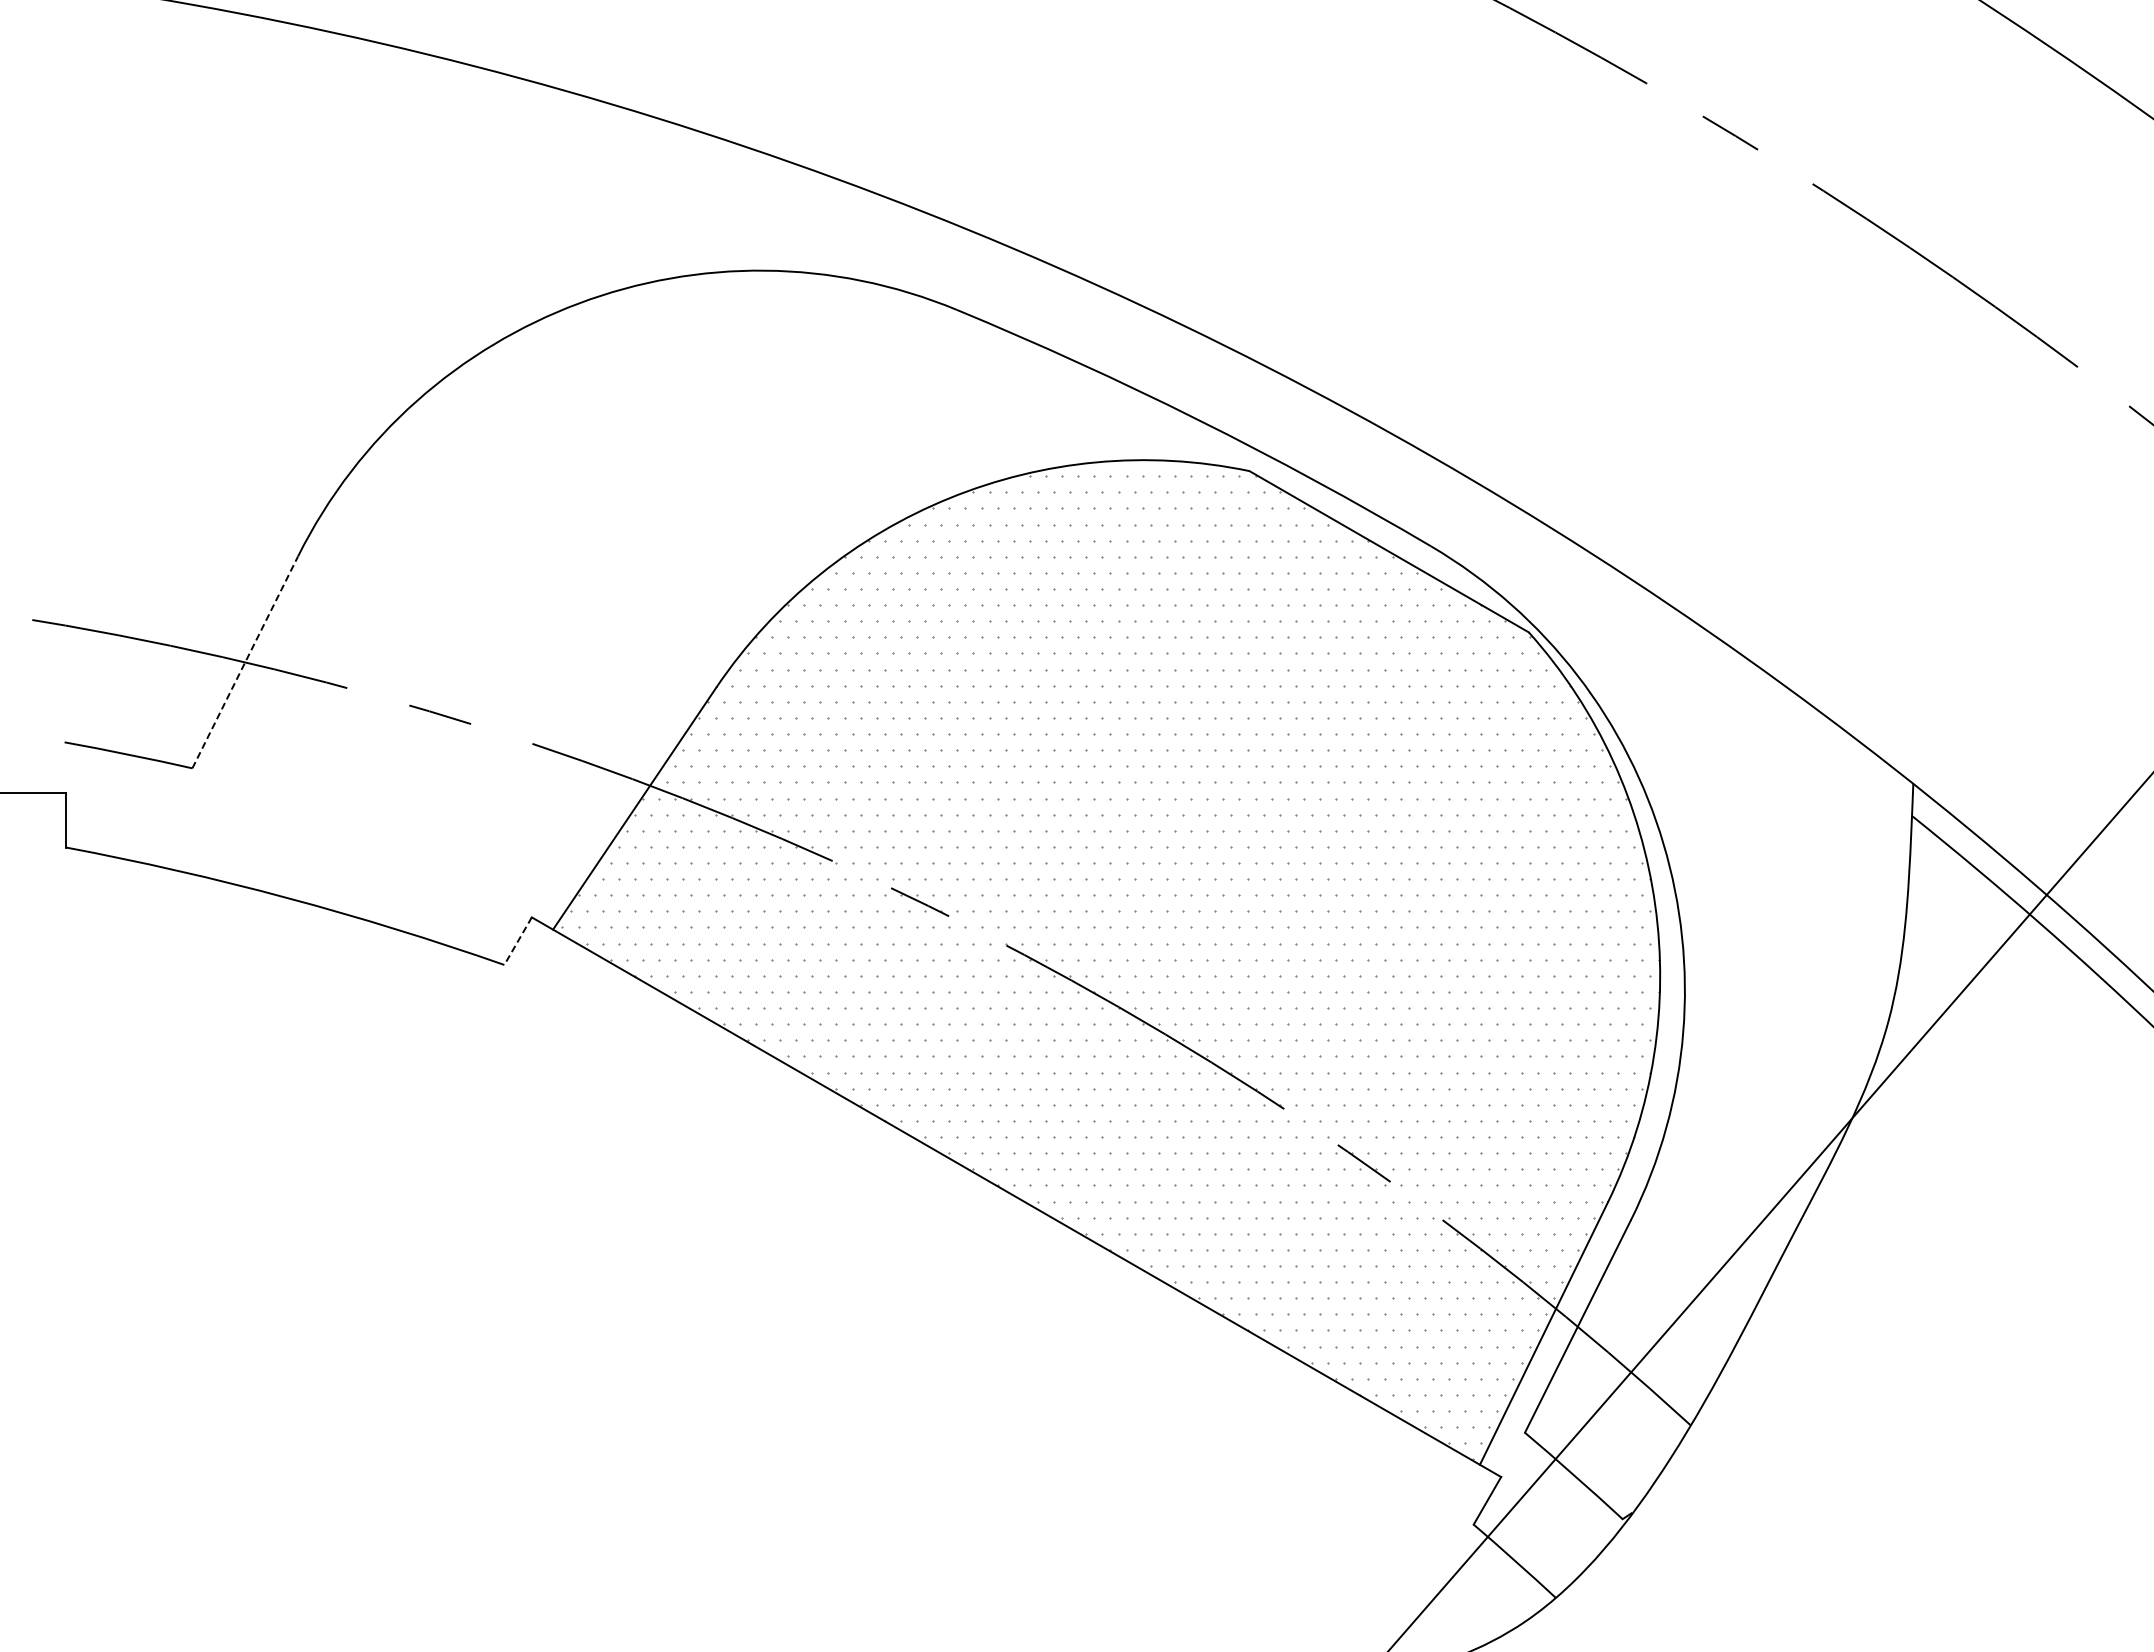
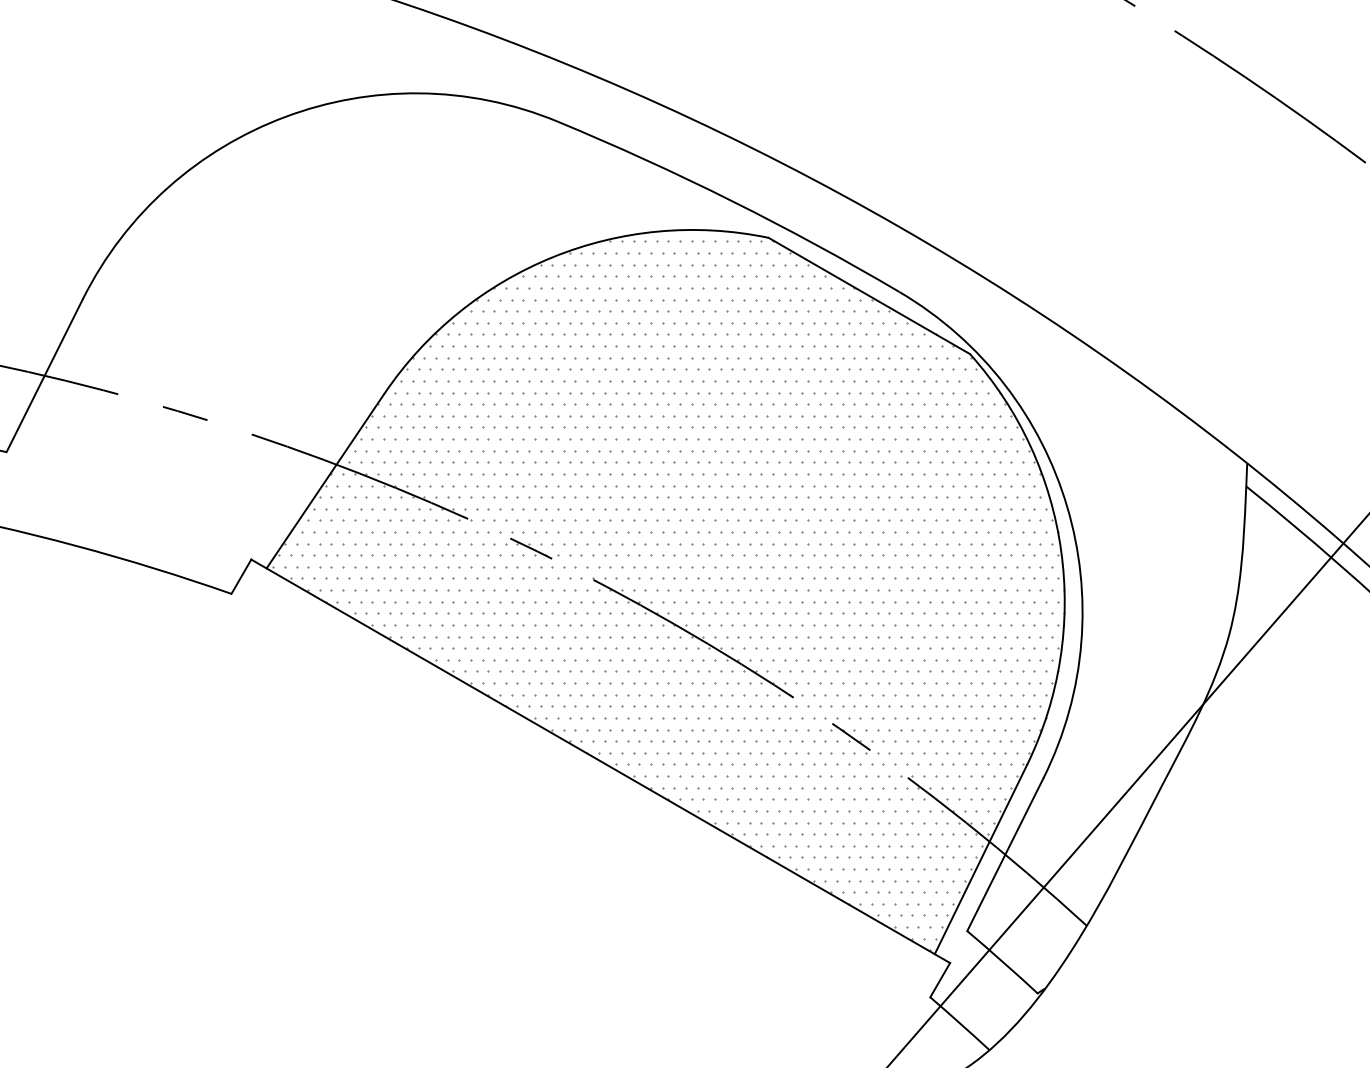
line: (245, 661) -> (44, 375), dashed -> solid
line: (517, 941) -> (240, 576), dashed -> solid

